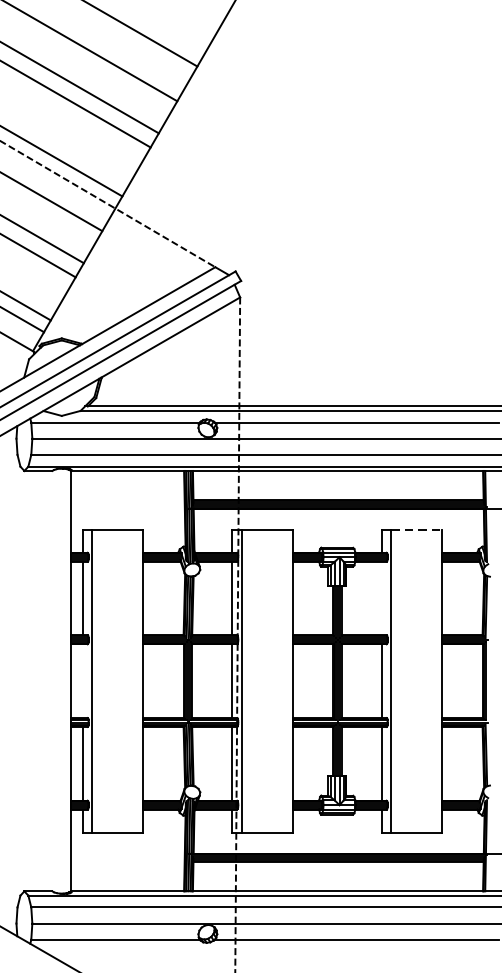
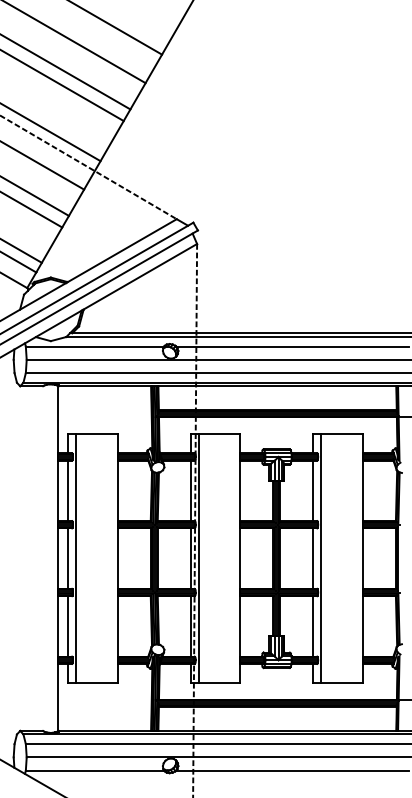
line: (416, 529) -> (341, 434), dashed -> solid
line: (382, 598) -> (313, 490), added
line: (83, 681) -> (68, 558), added

